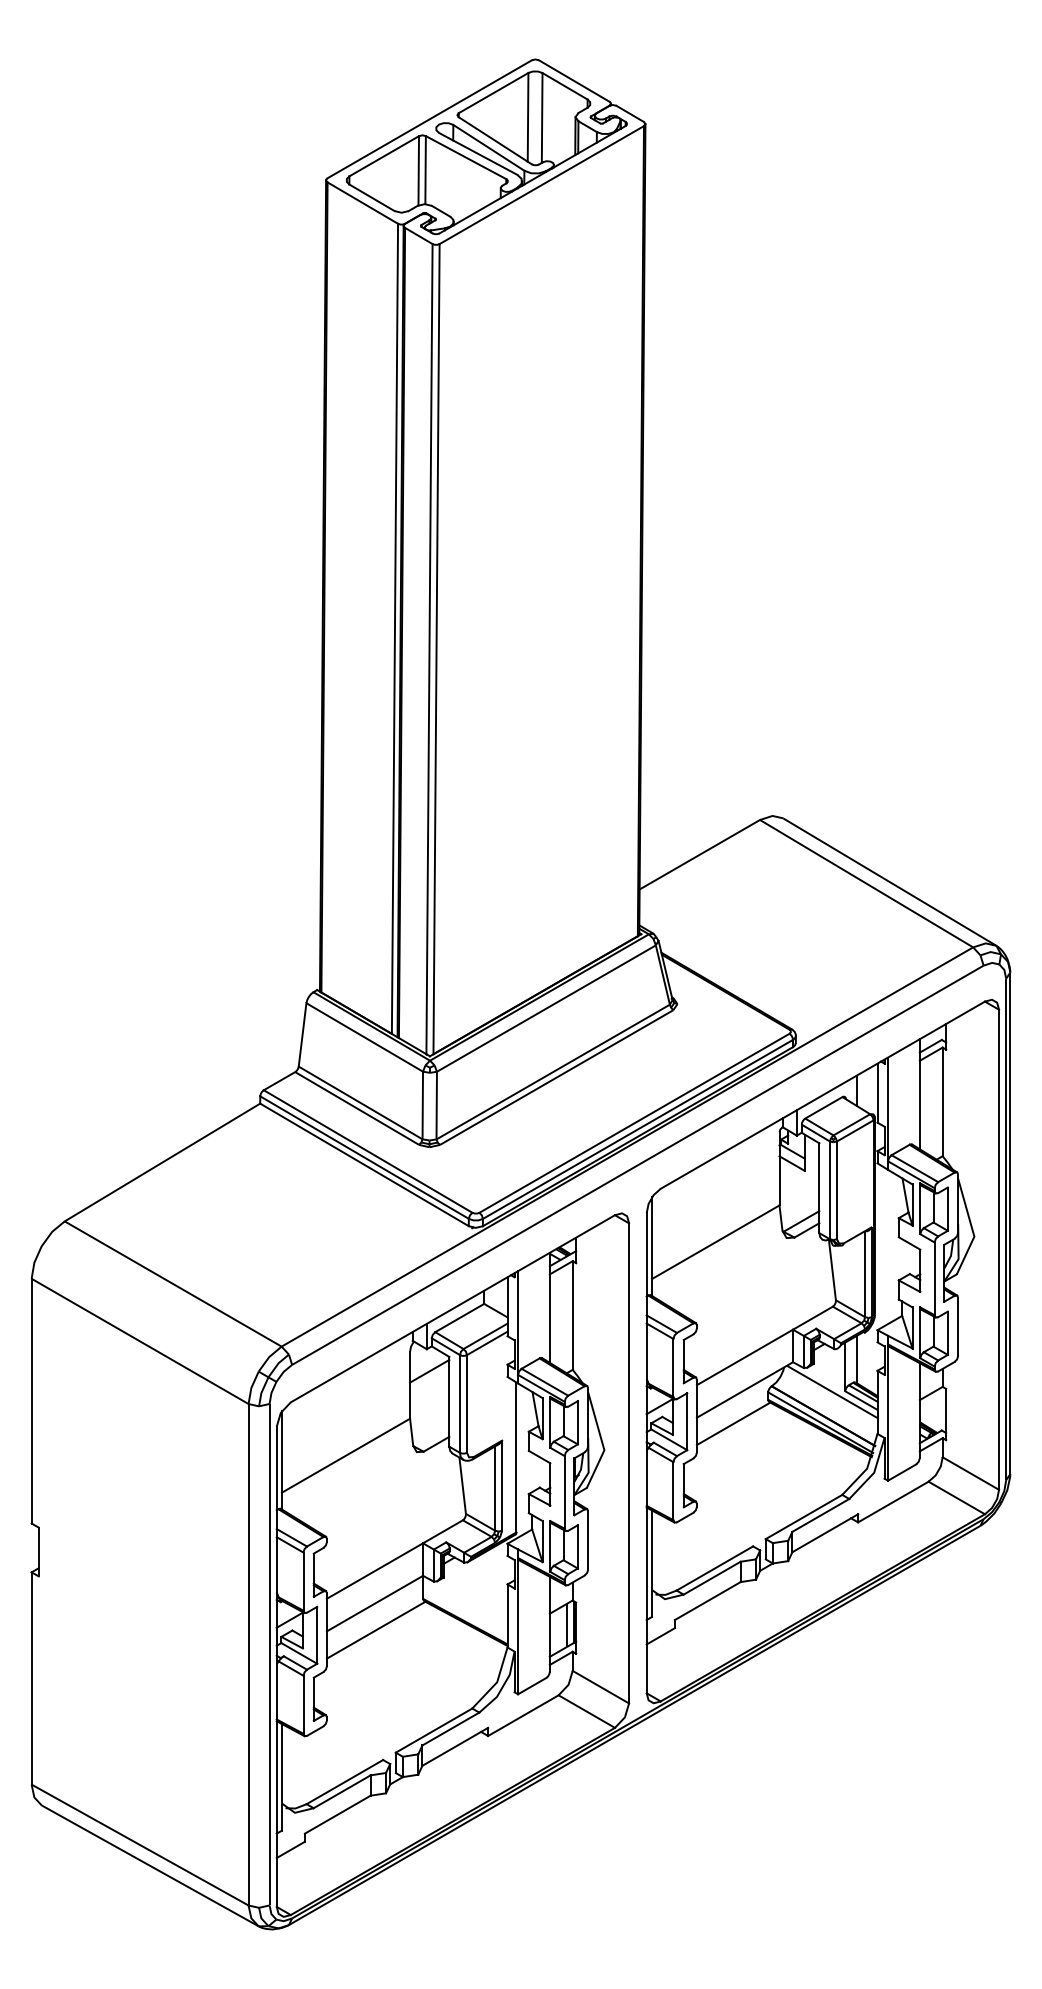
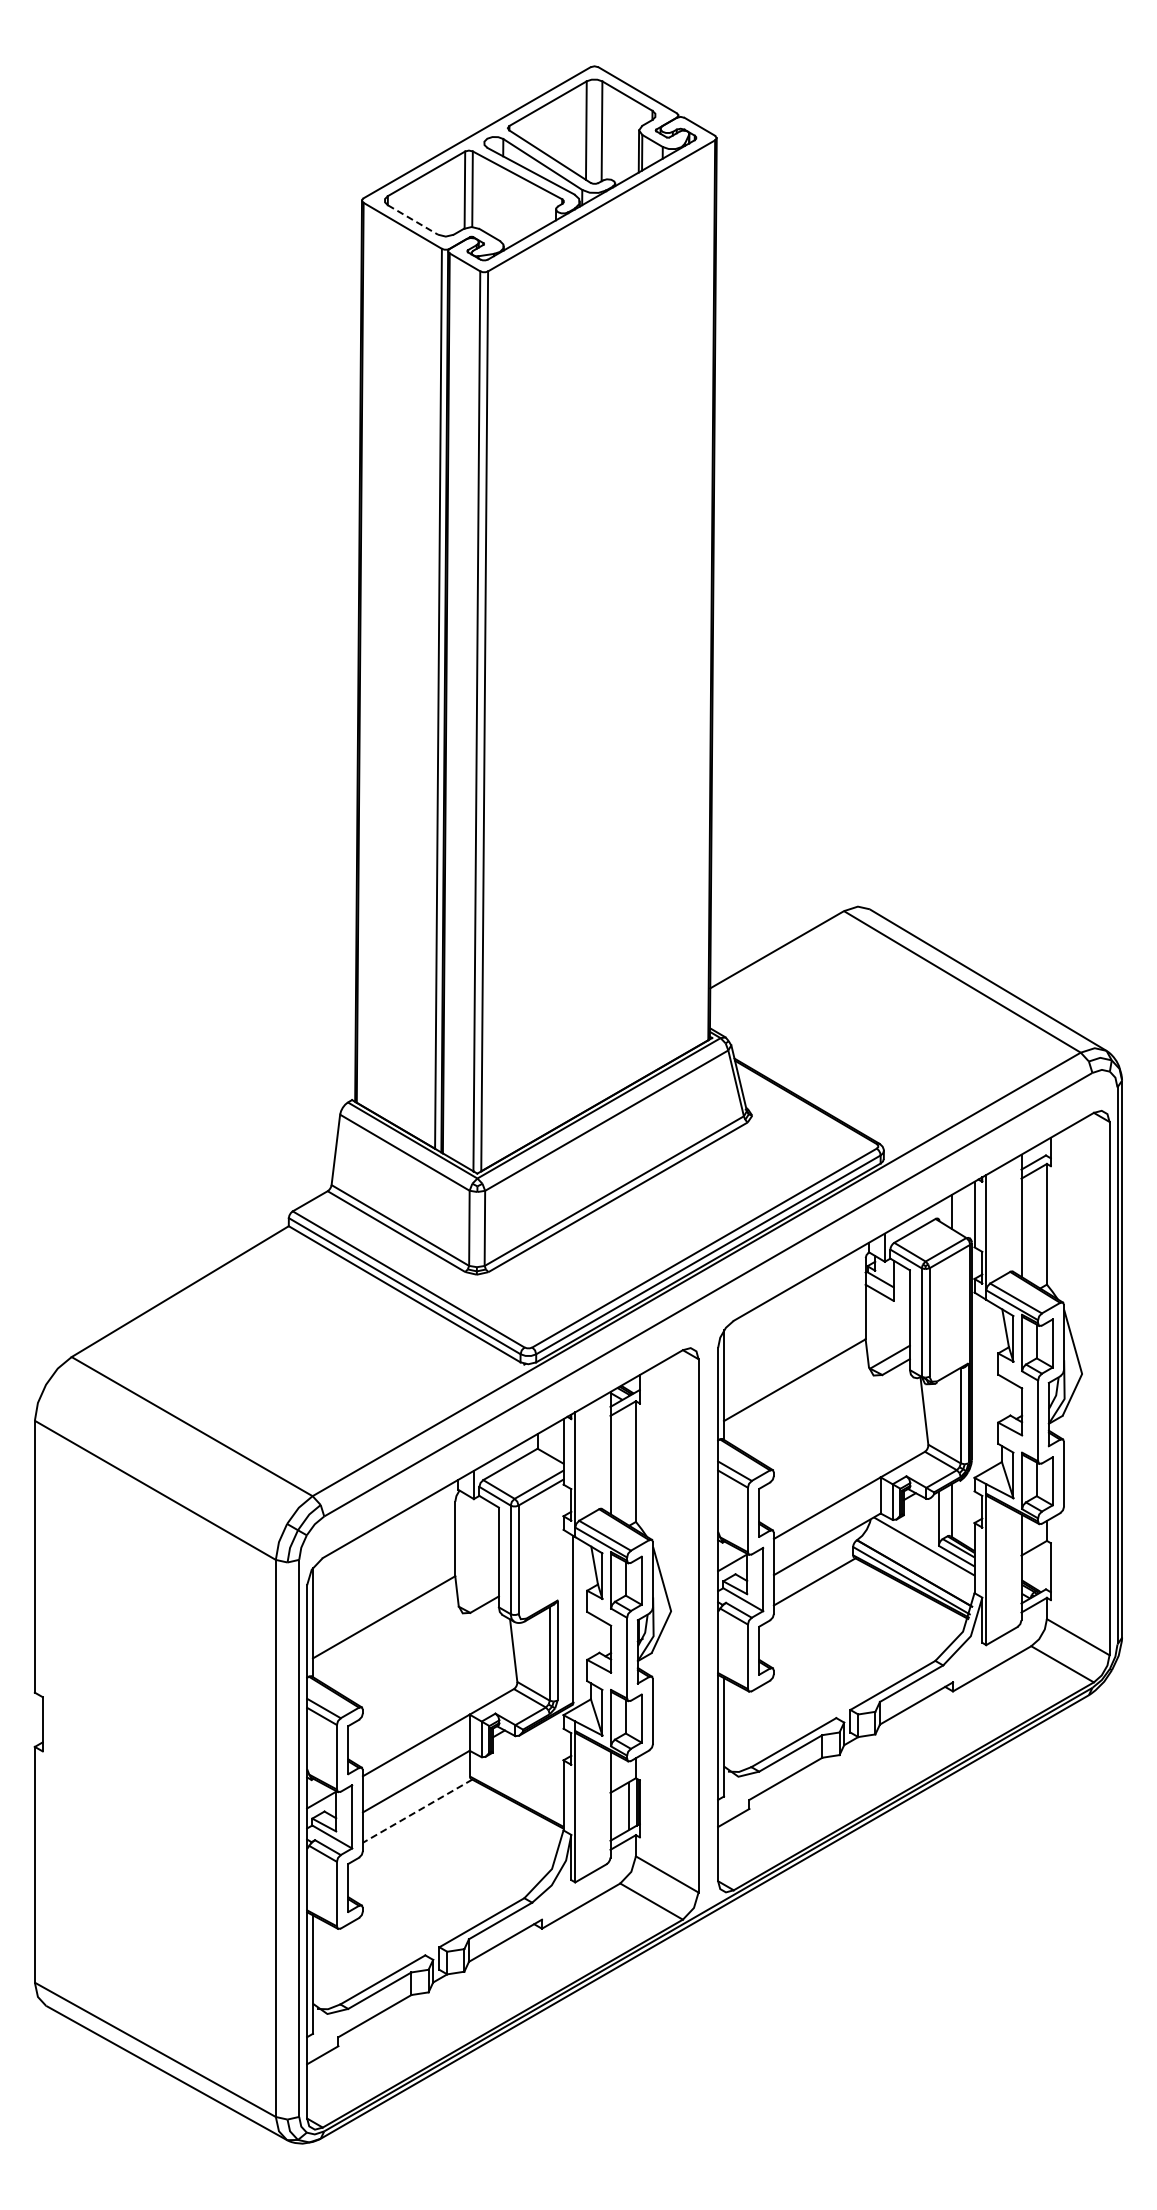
line: (372, 198) -> (413, 220), solid -> dashed
line: (429, 1371) -> (476, 1523), removed
line: (376, 1630) -> (417, 1811), solid -> dashed

